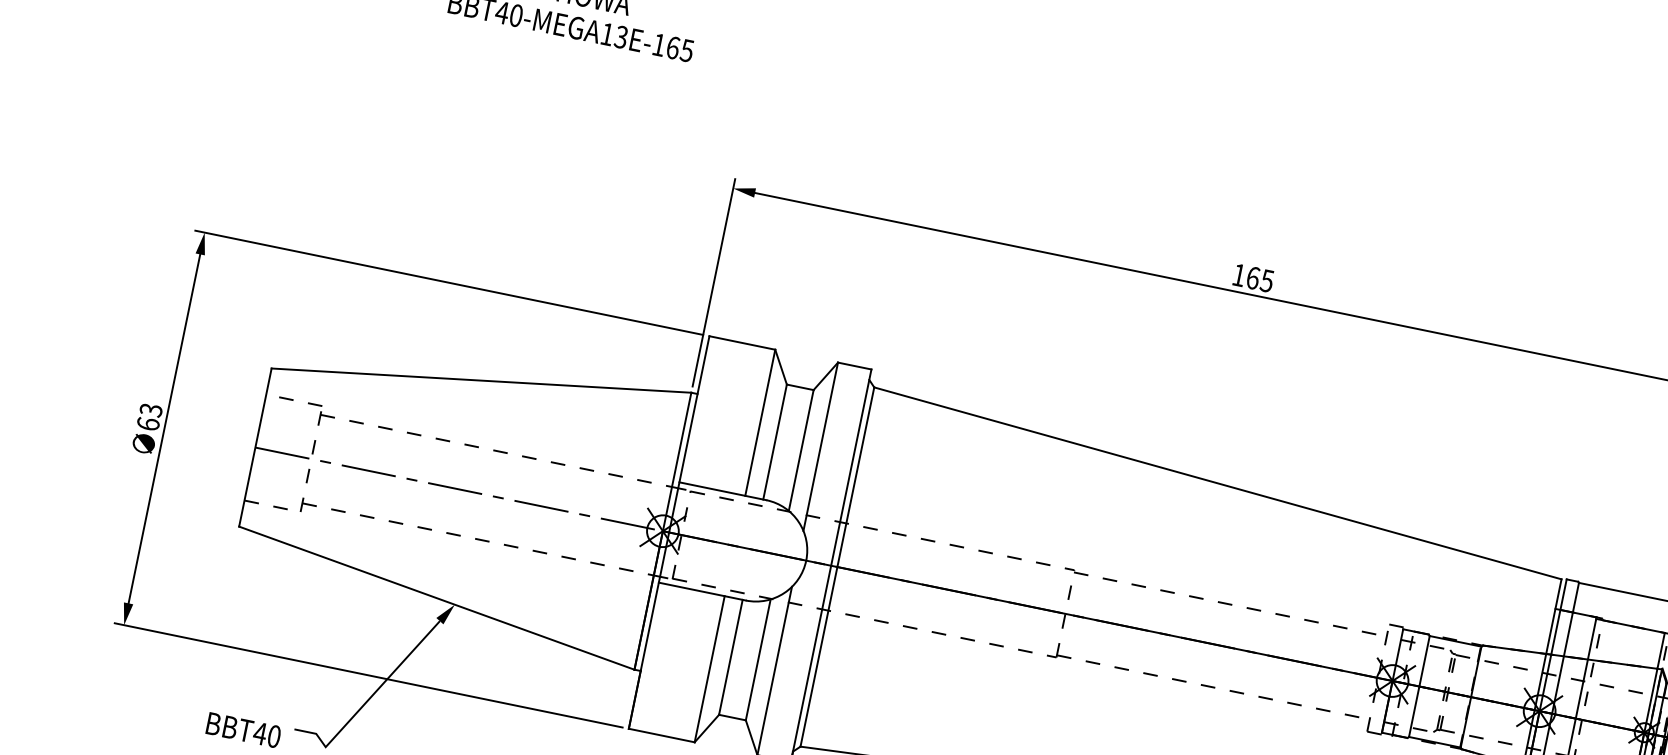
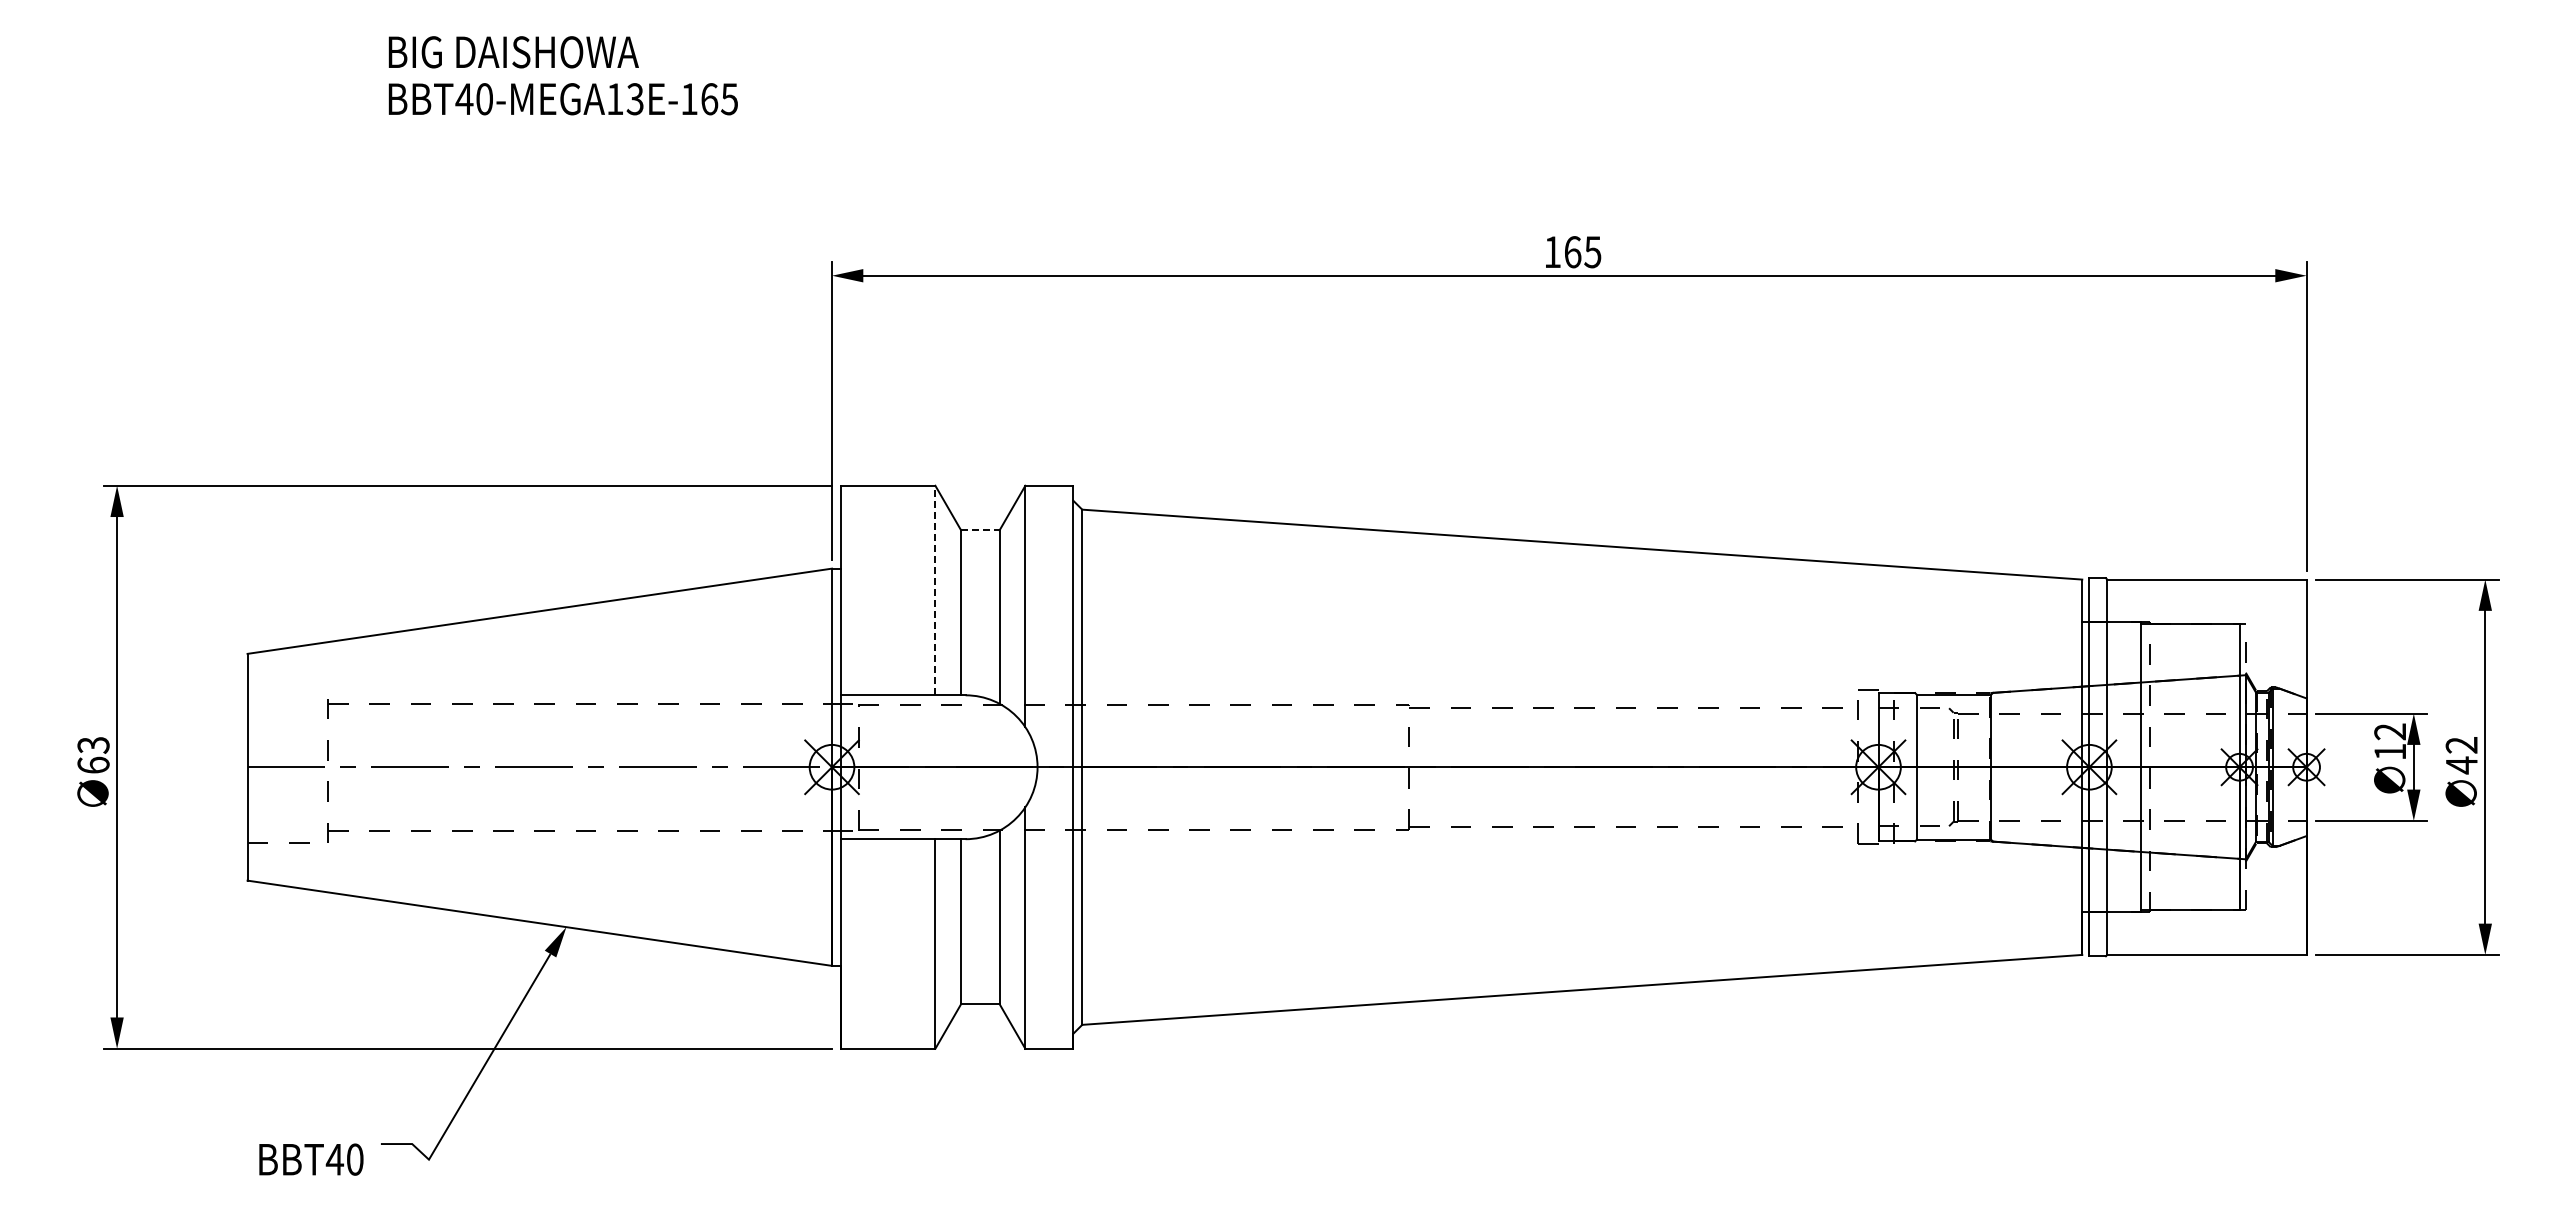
line: (800, 387) -> (980, 530), solid -> dashed
line: (293, 399) -> (286, 690), removed
line: (760, 422) -> (935, 590), solid -> dashed

